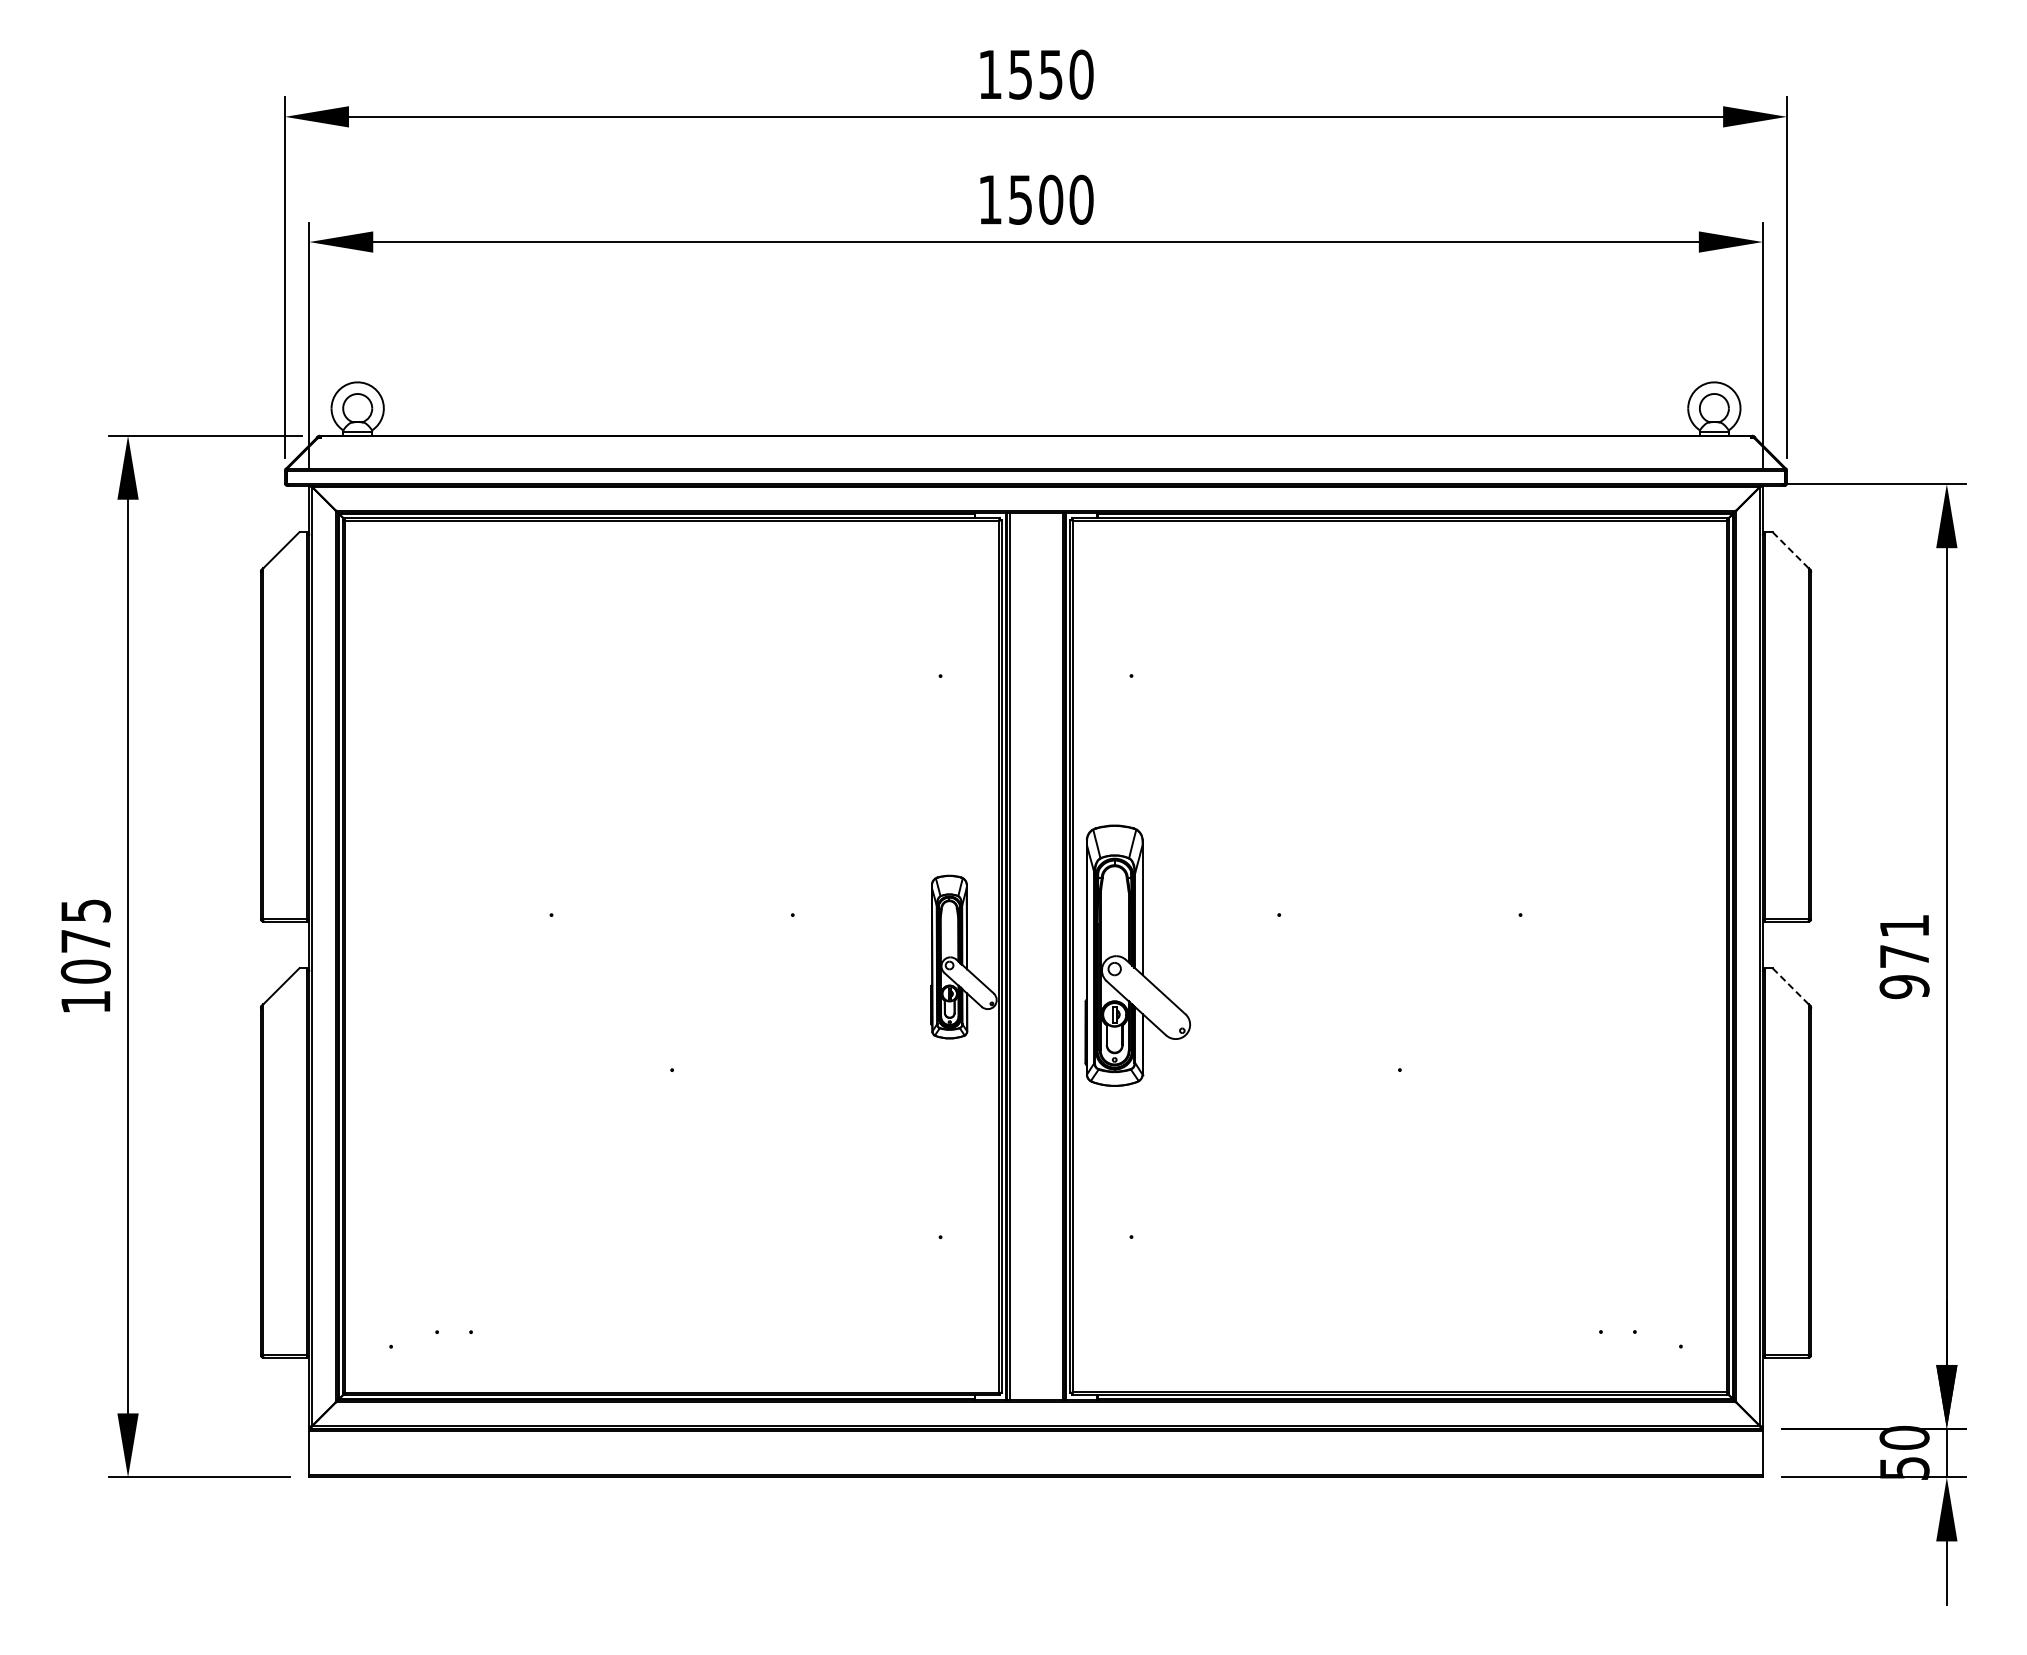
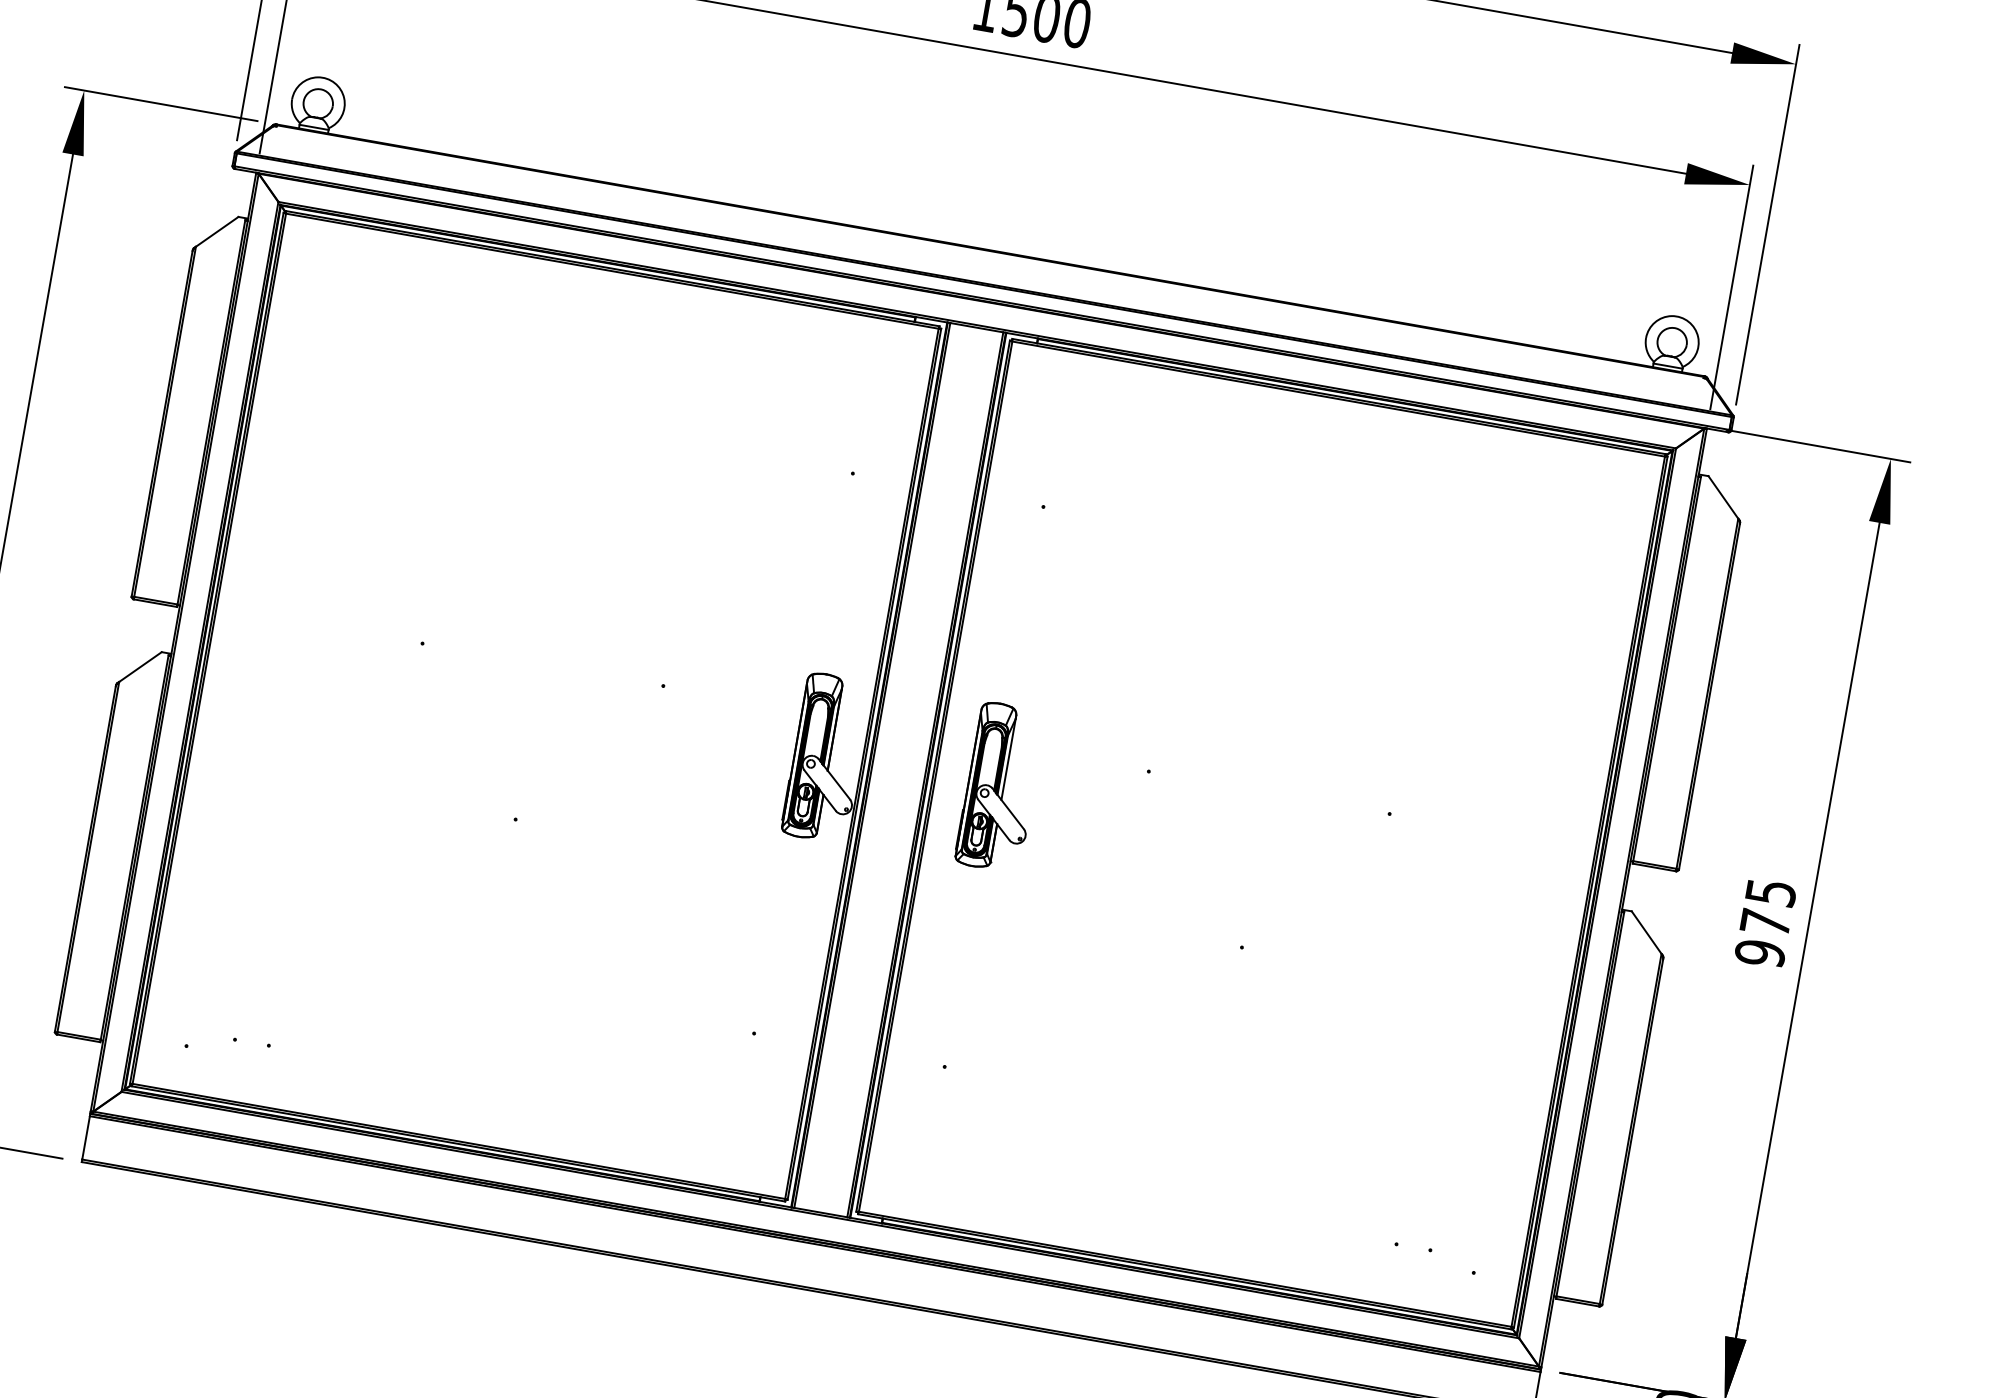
line: (1790, 550) -> (1723, 497), dashed -> solid
text: (1904, 926) -> (1770, 893), 971 -> 975
part: (1137, 955) -> (1000, 786), size x0.62
line: (1790, 986) -> (1646, 932), dashed -> solid

